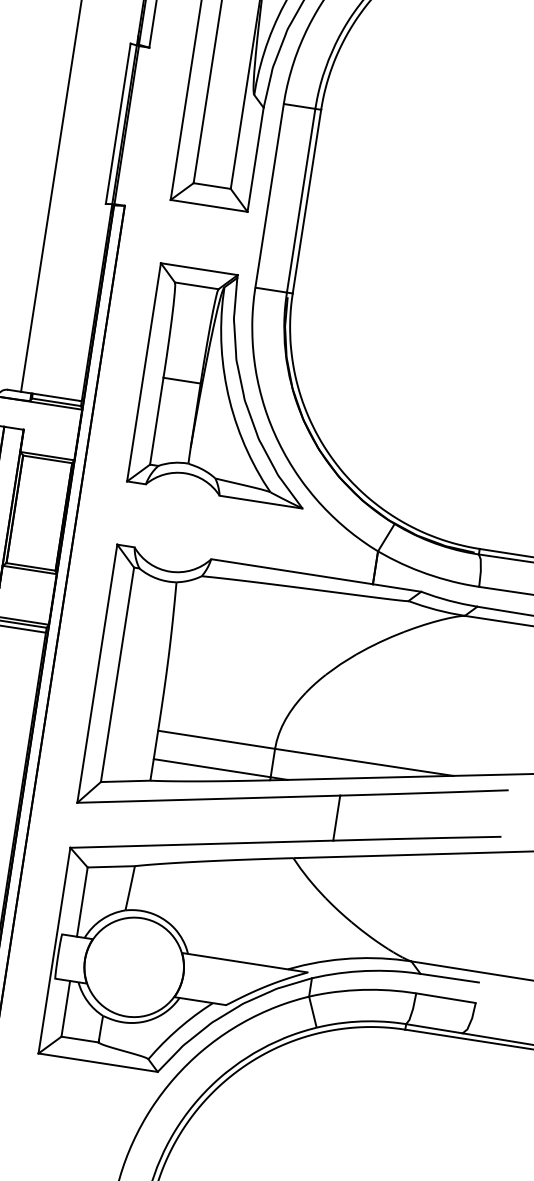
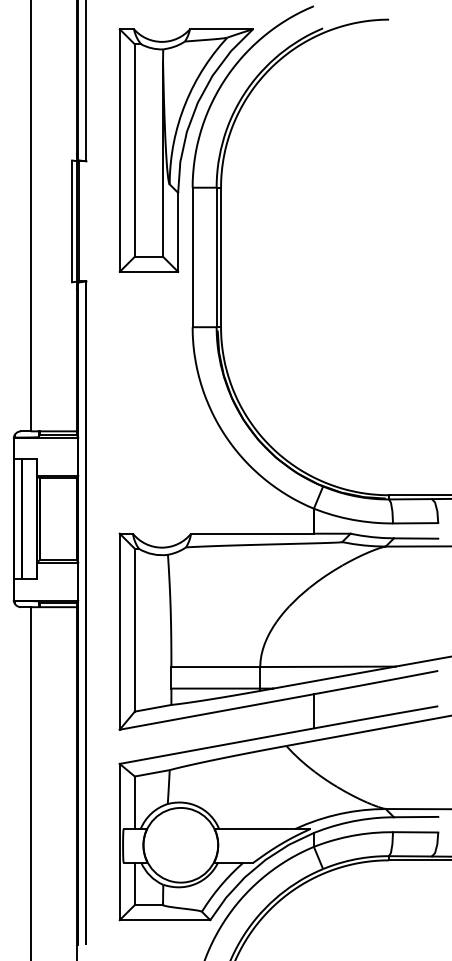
part: (230, 385) -> (185, 402), removed

